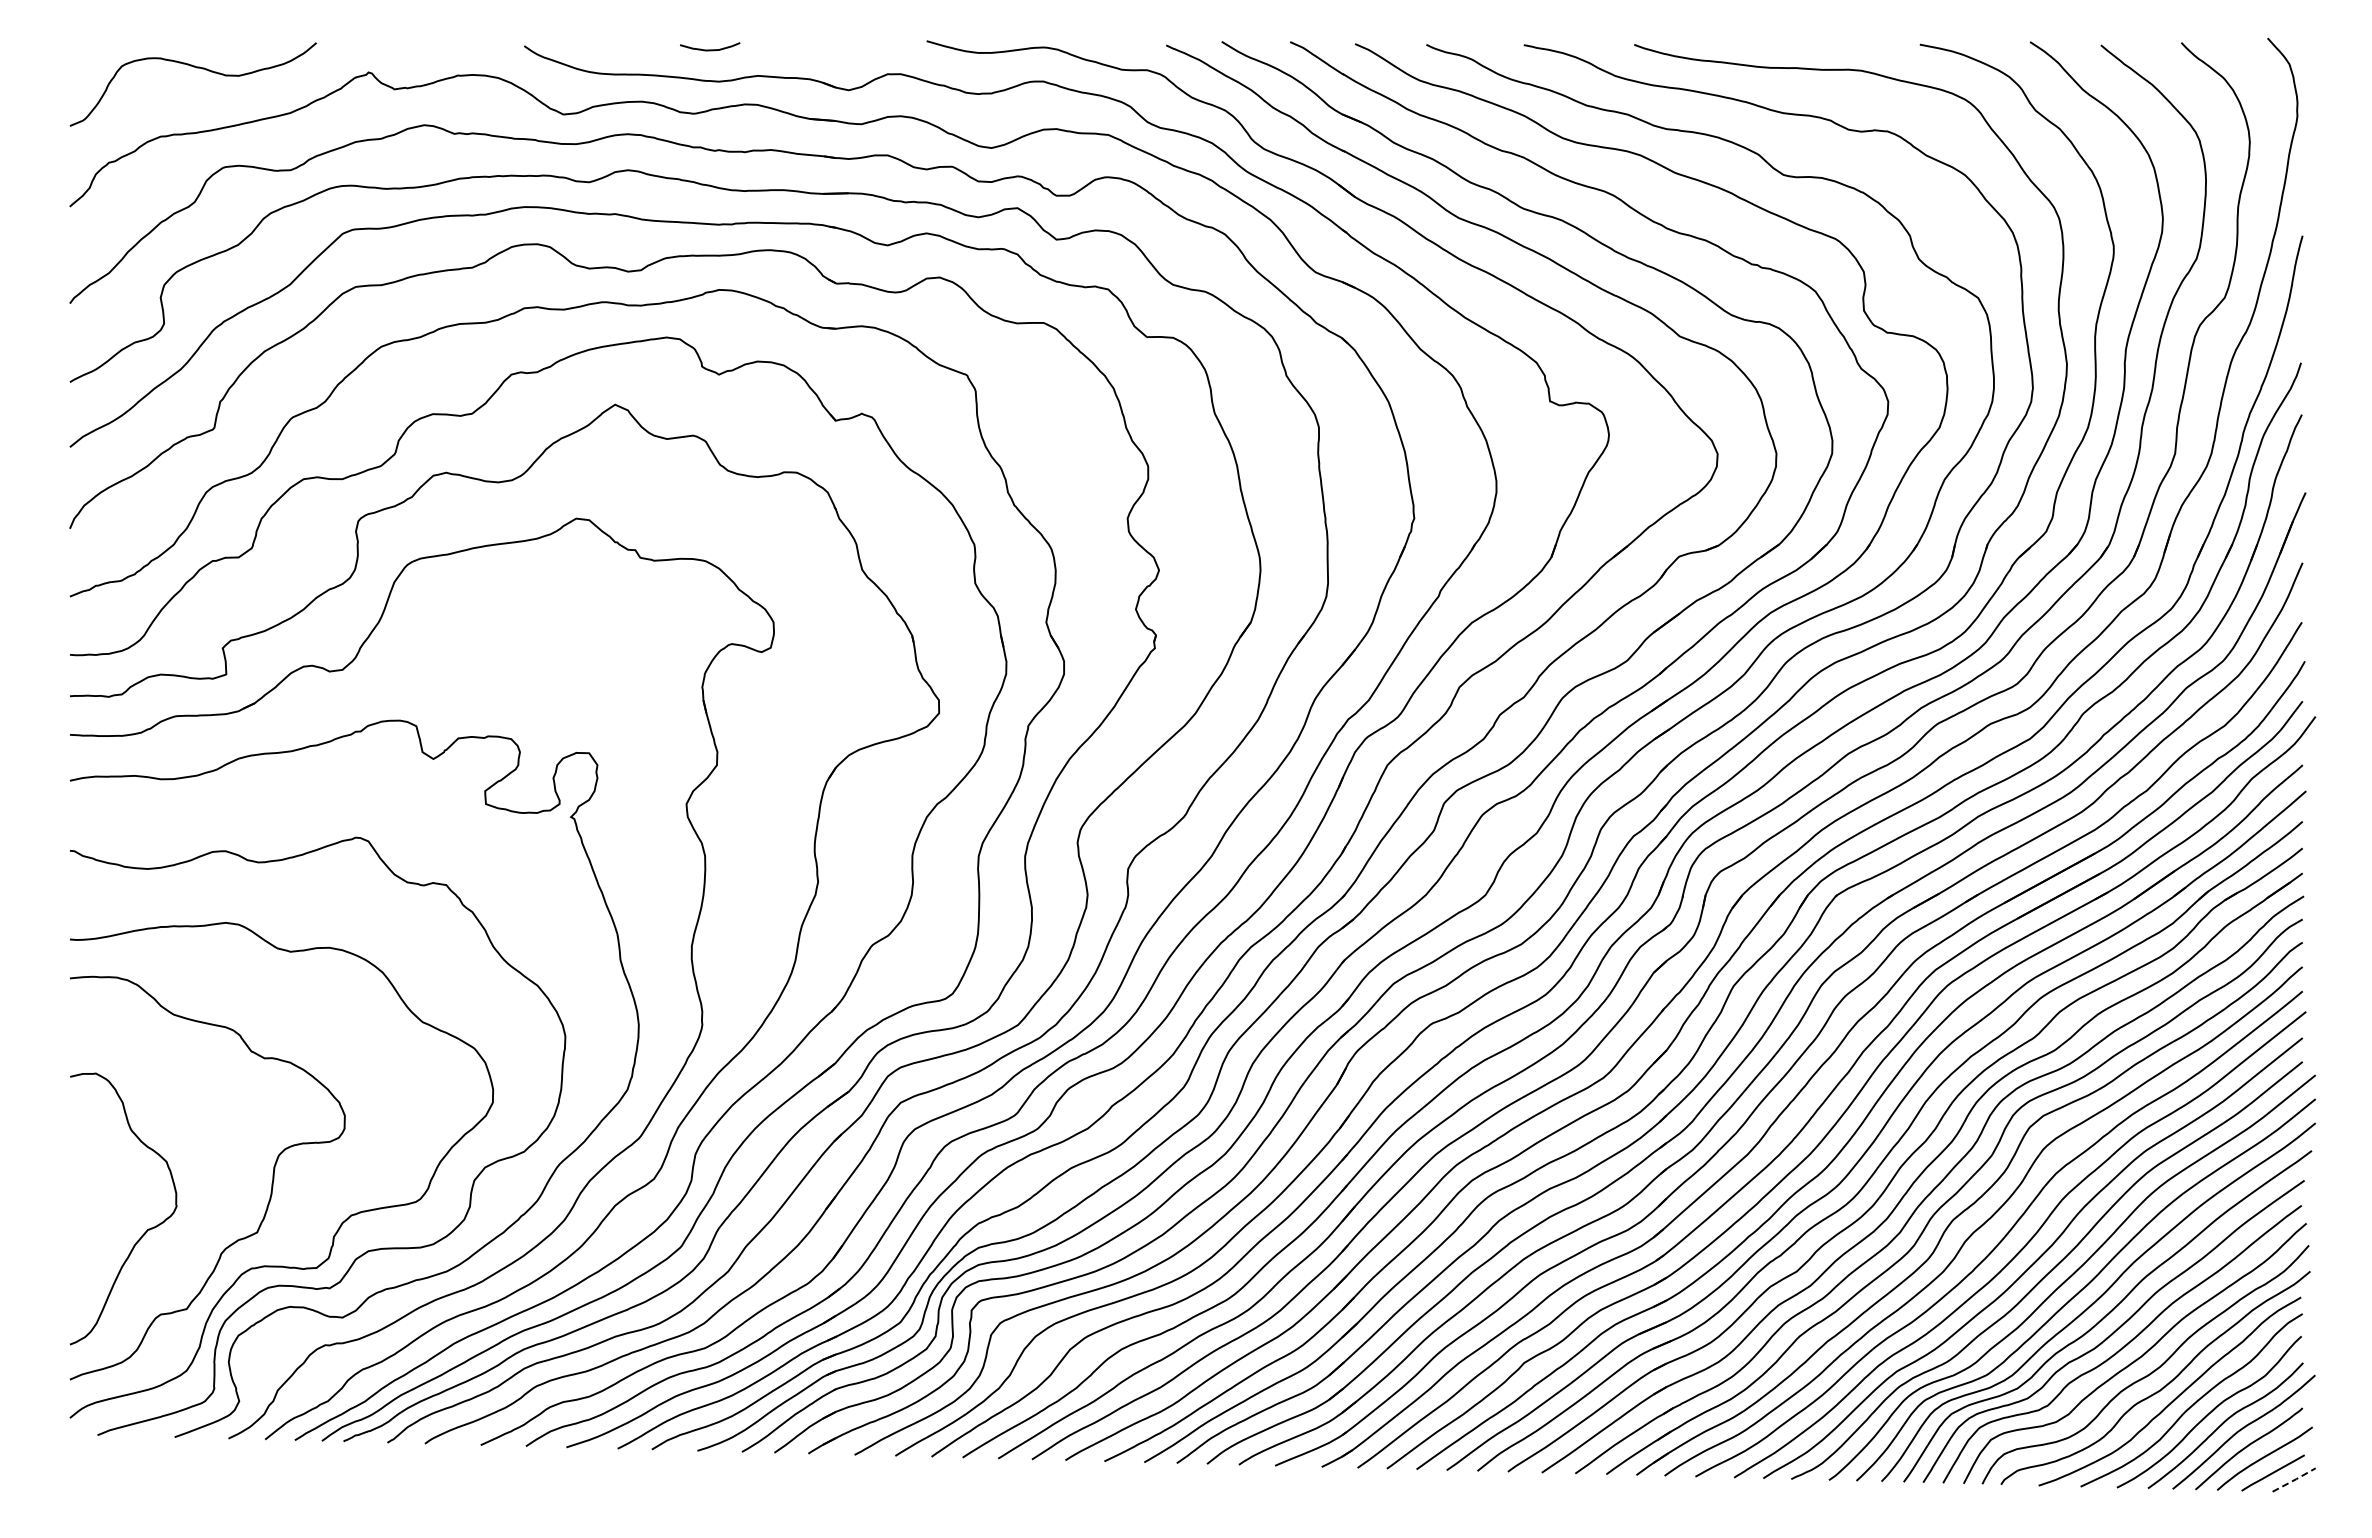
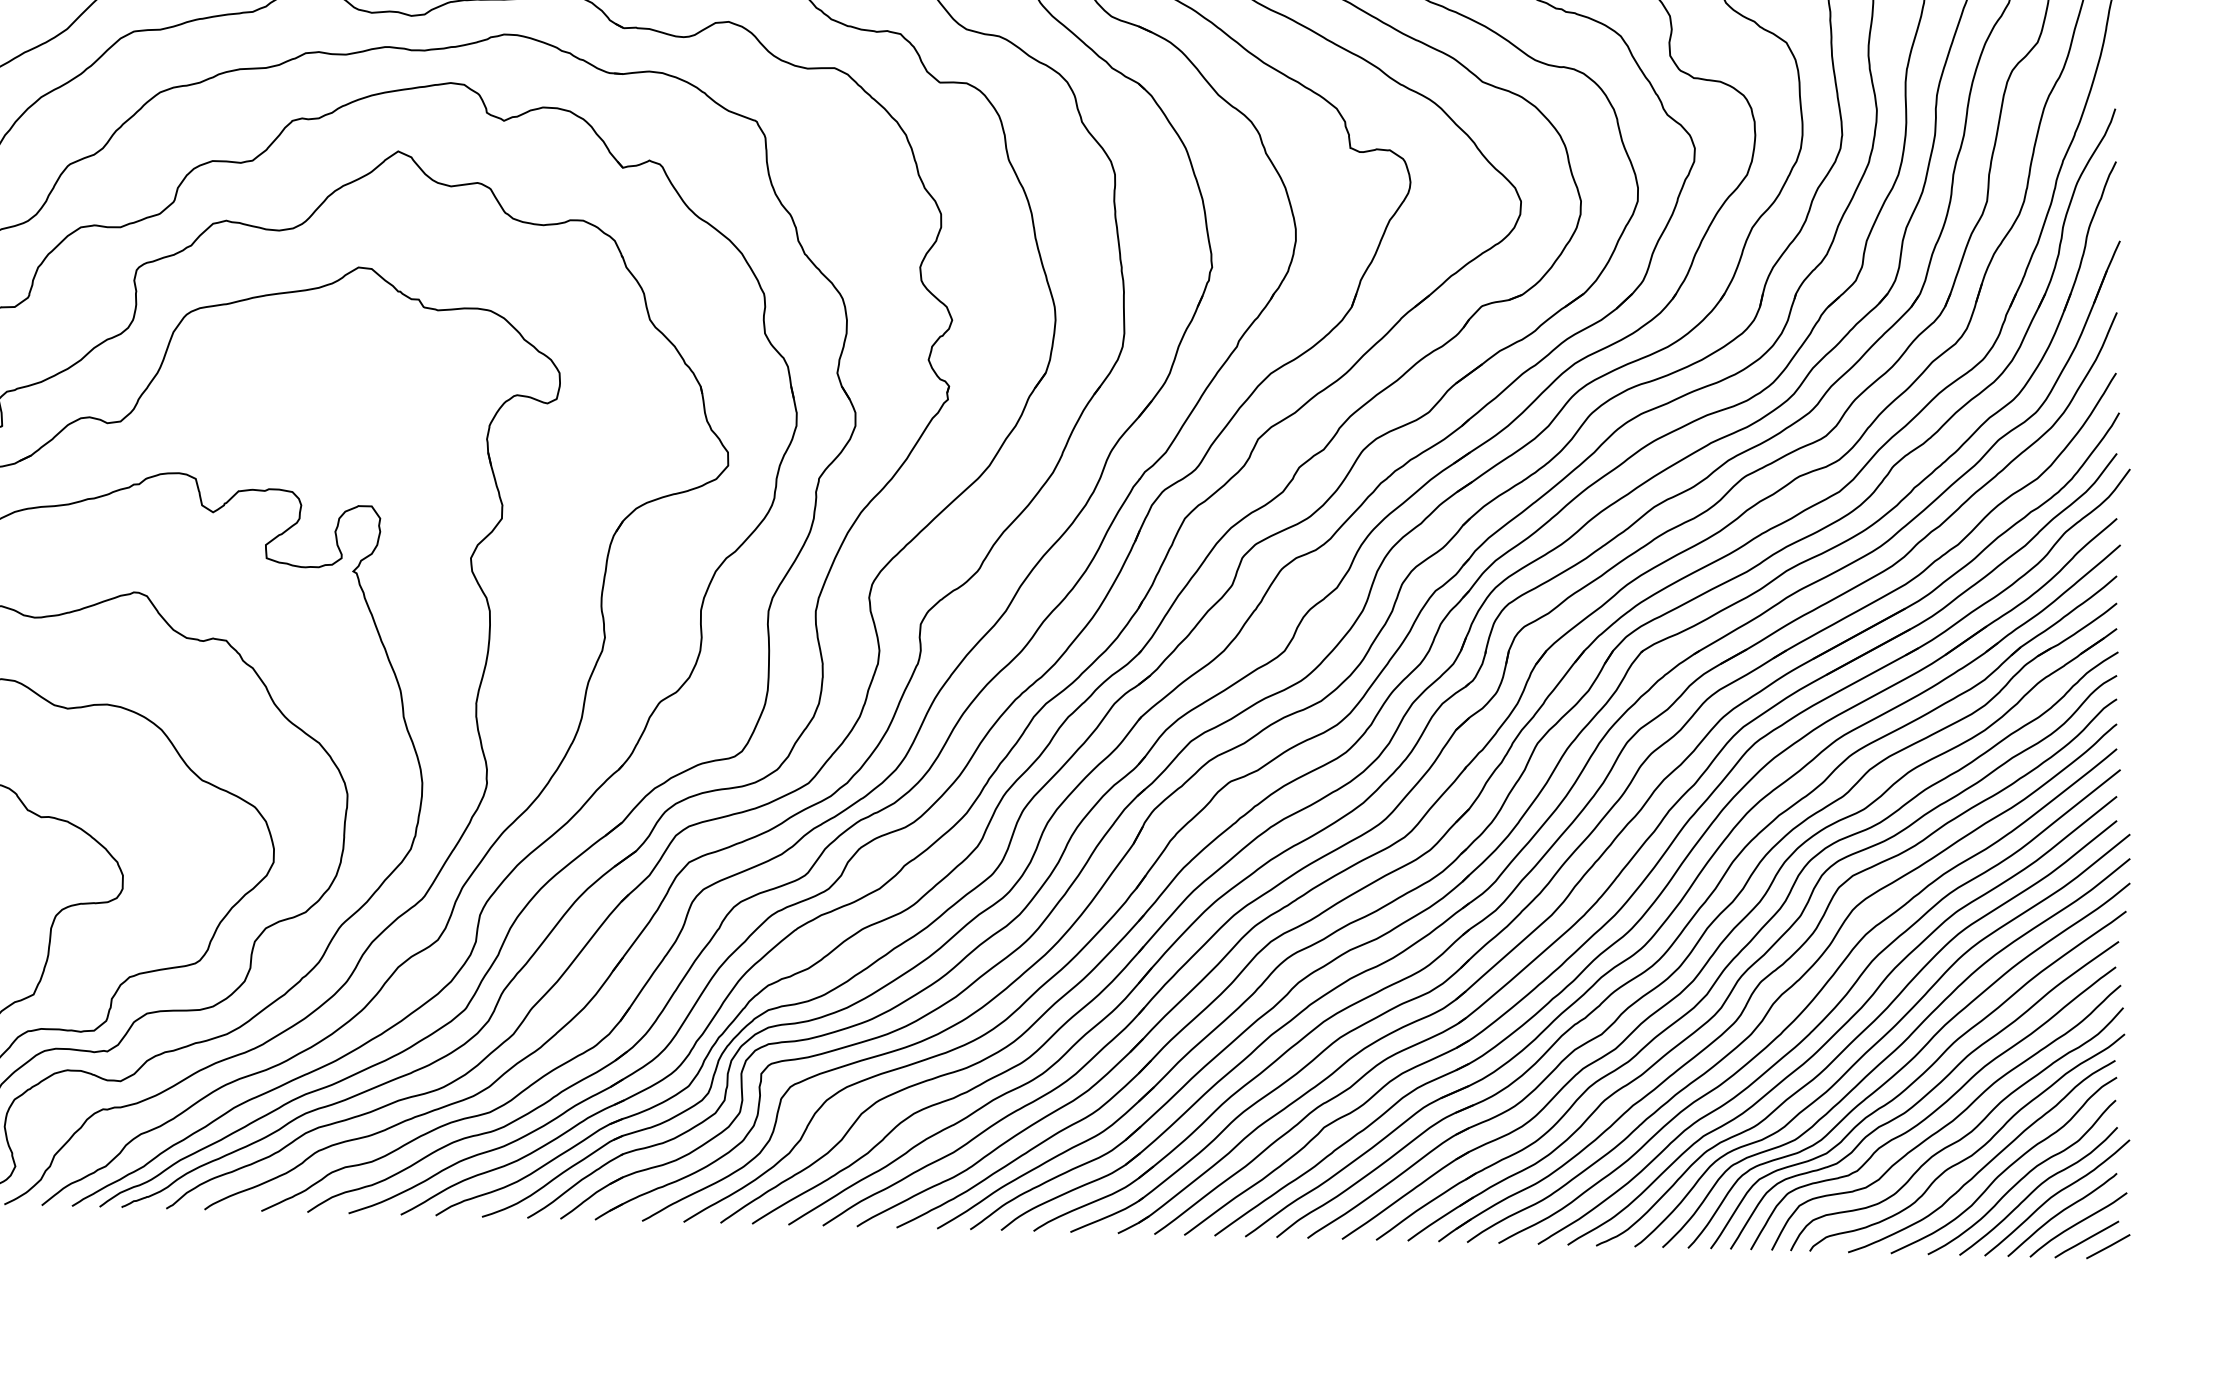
line: (2295, 1479) -> (2109, 1246), dashed -> solid

